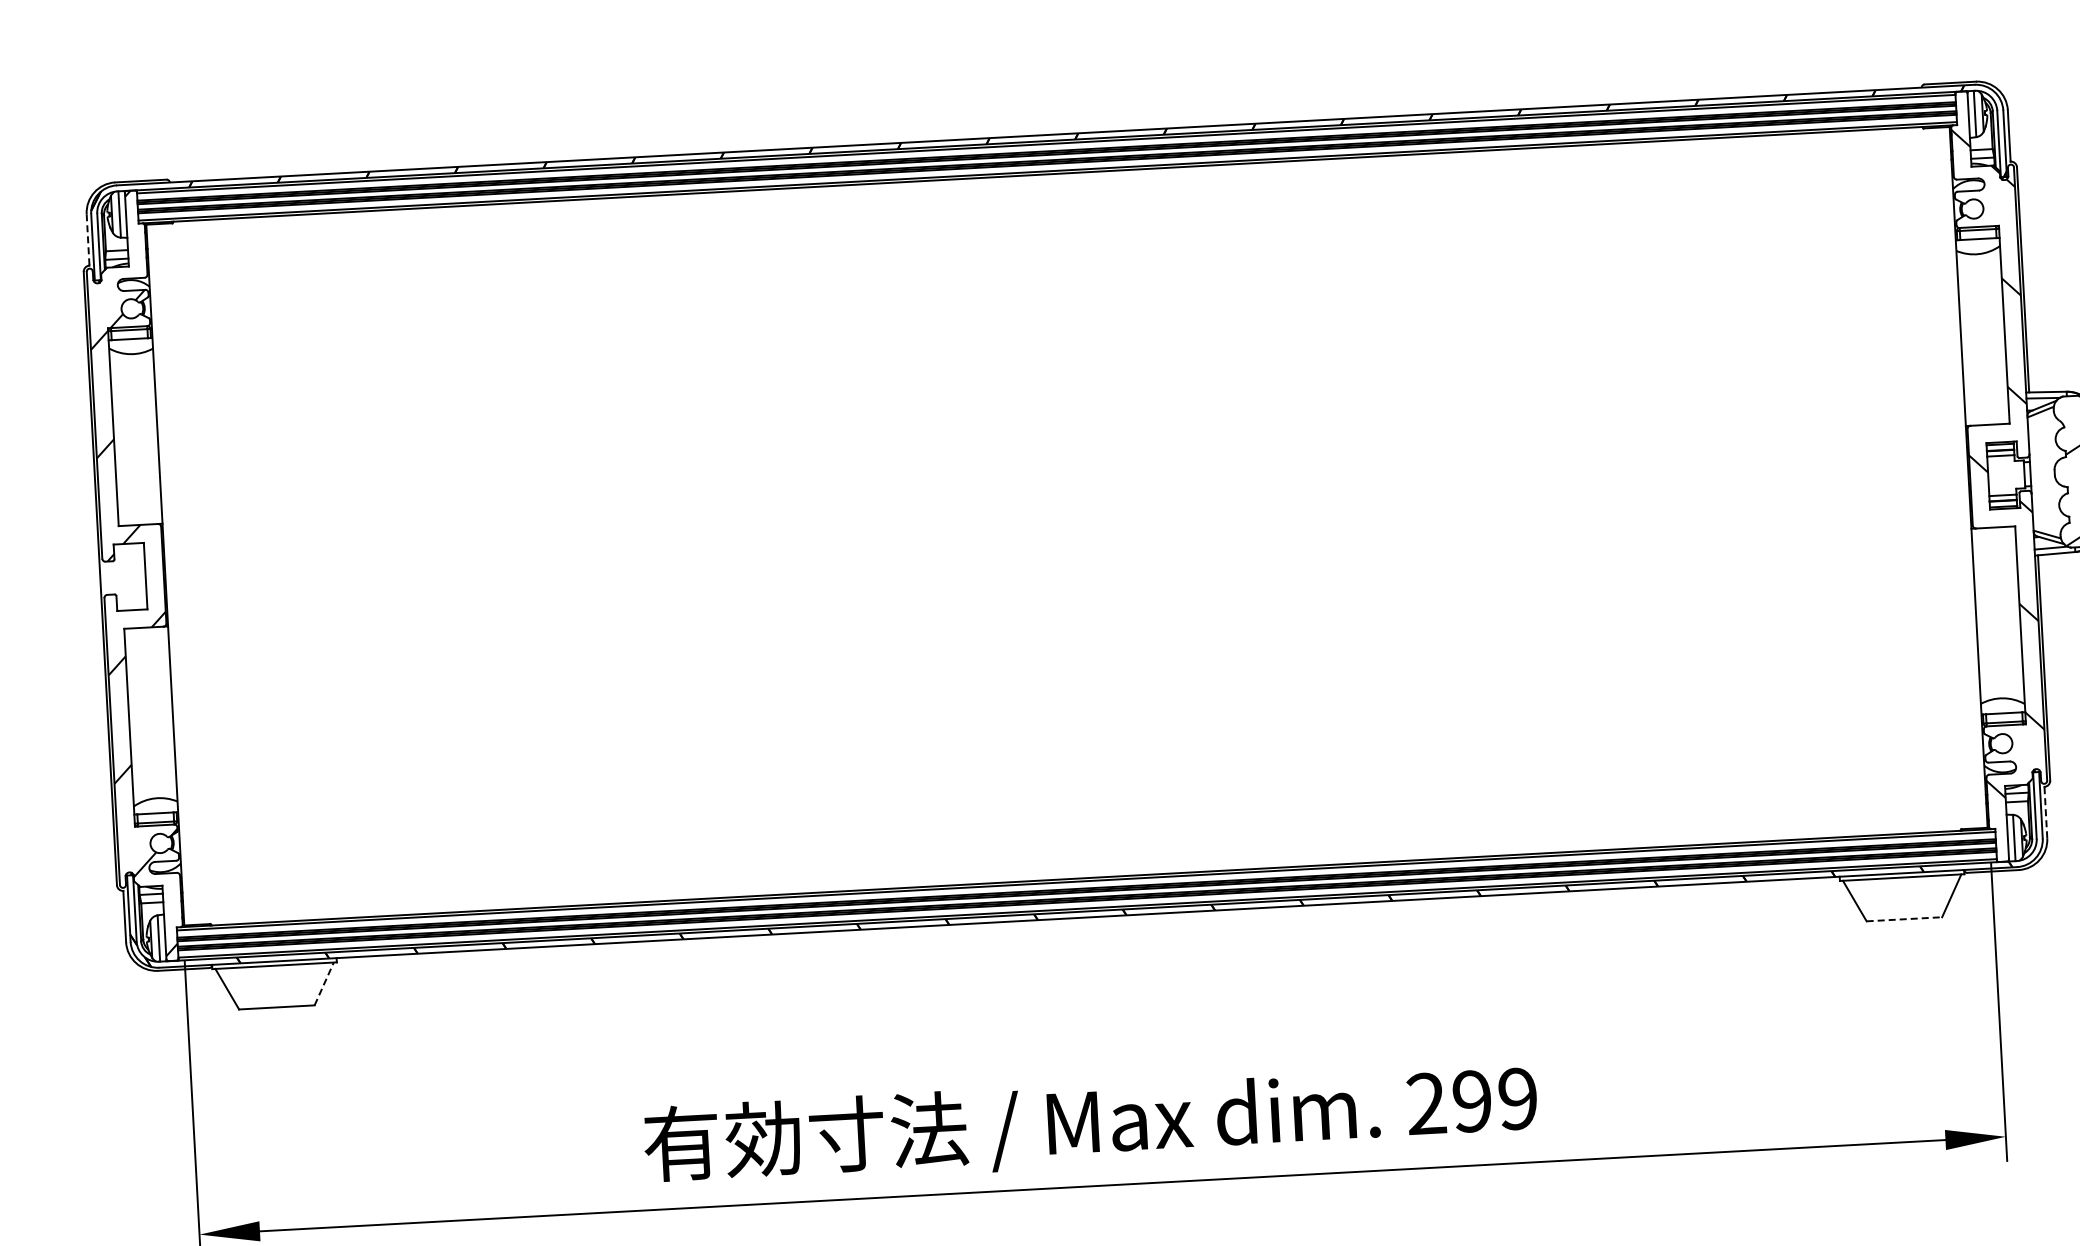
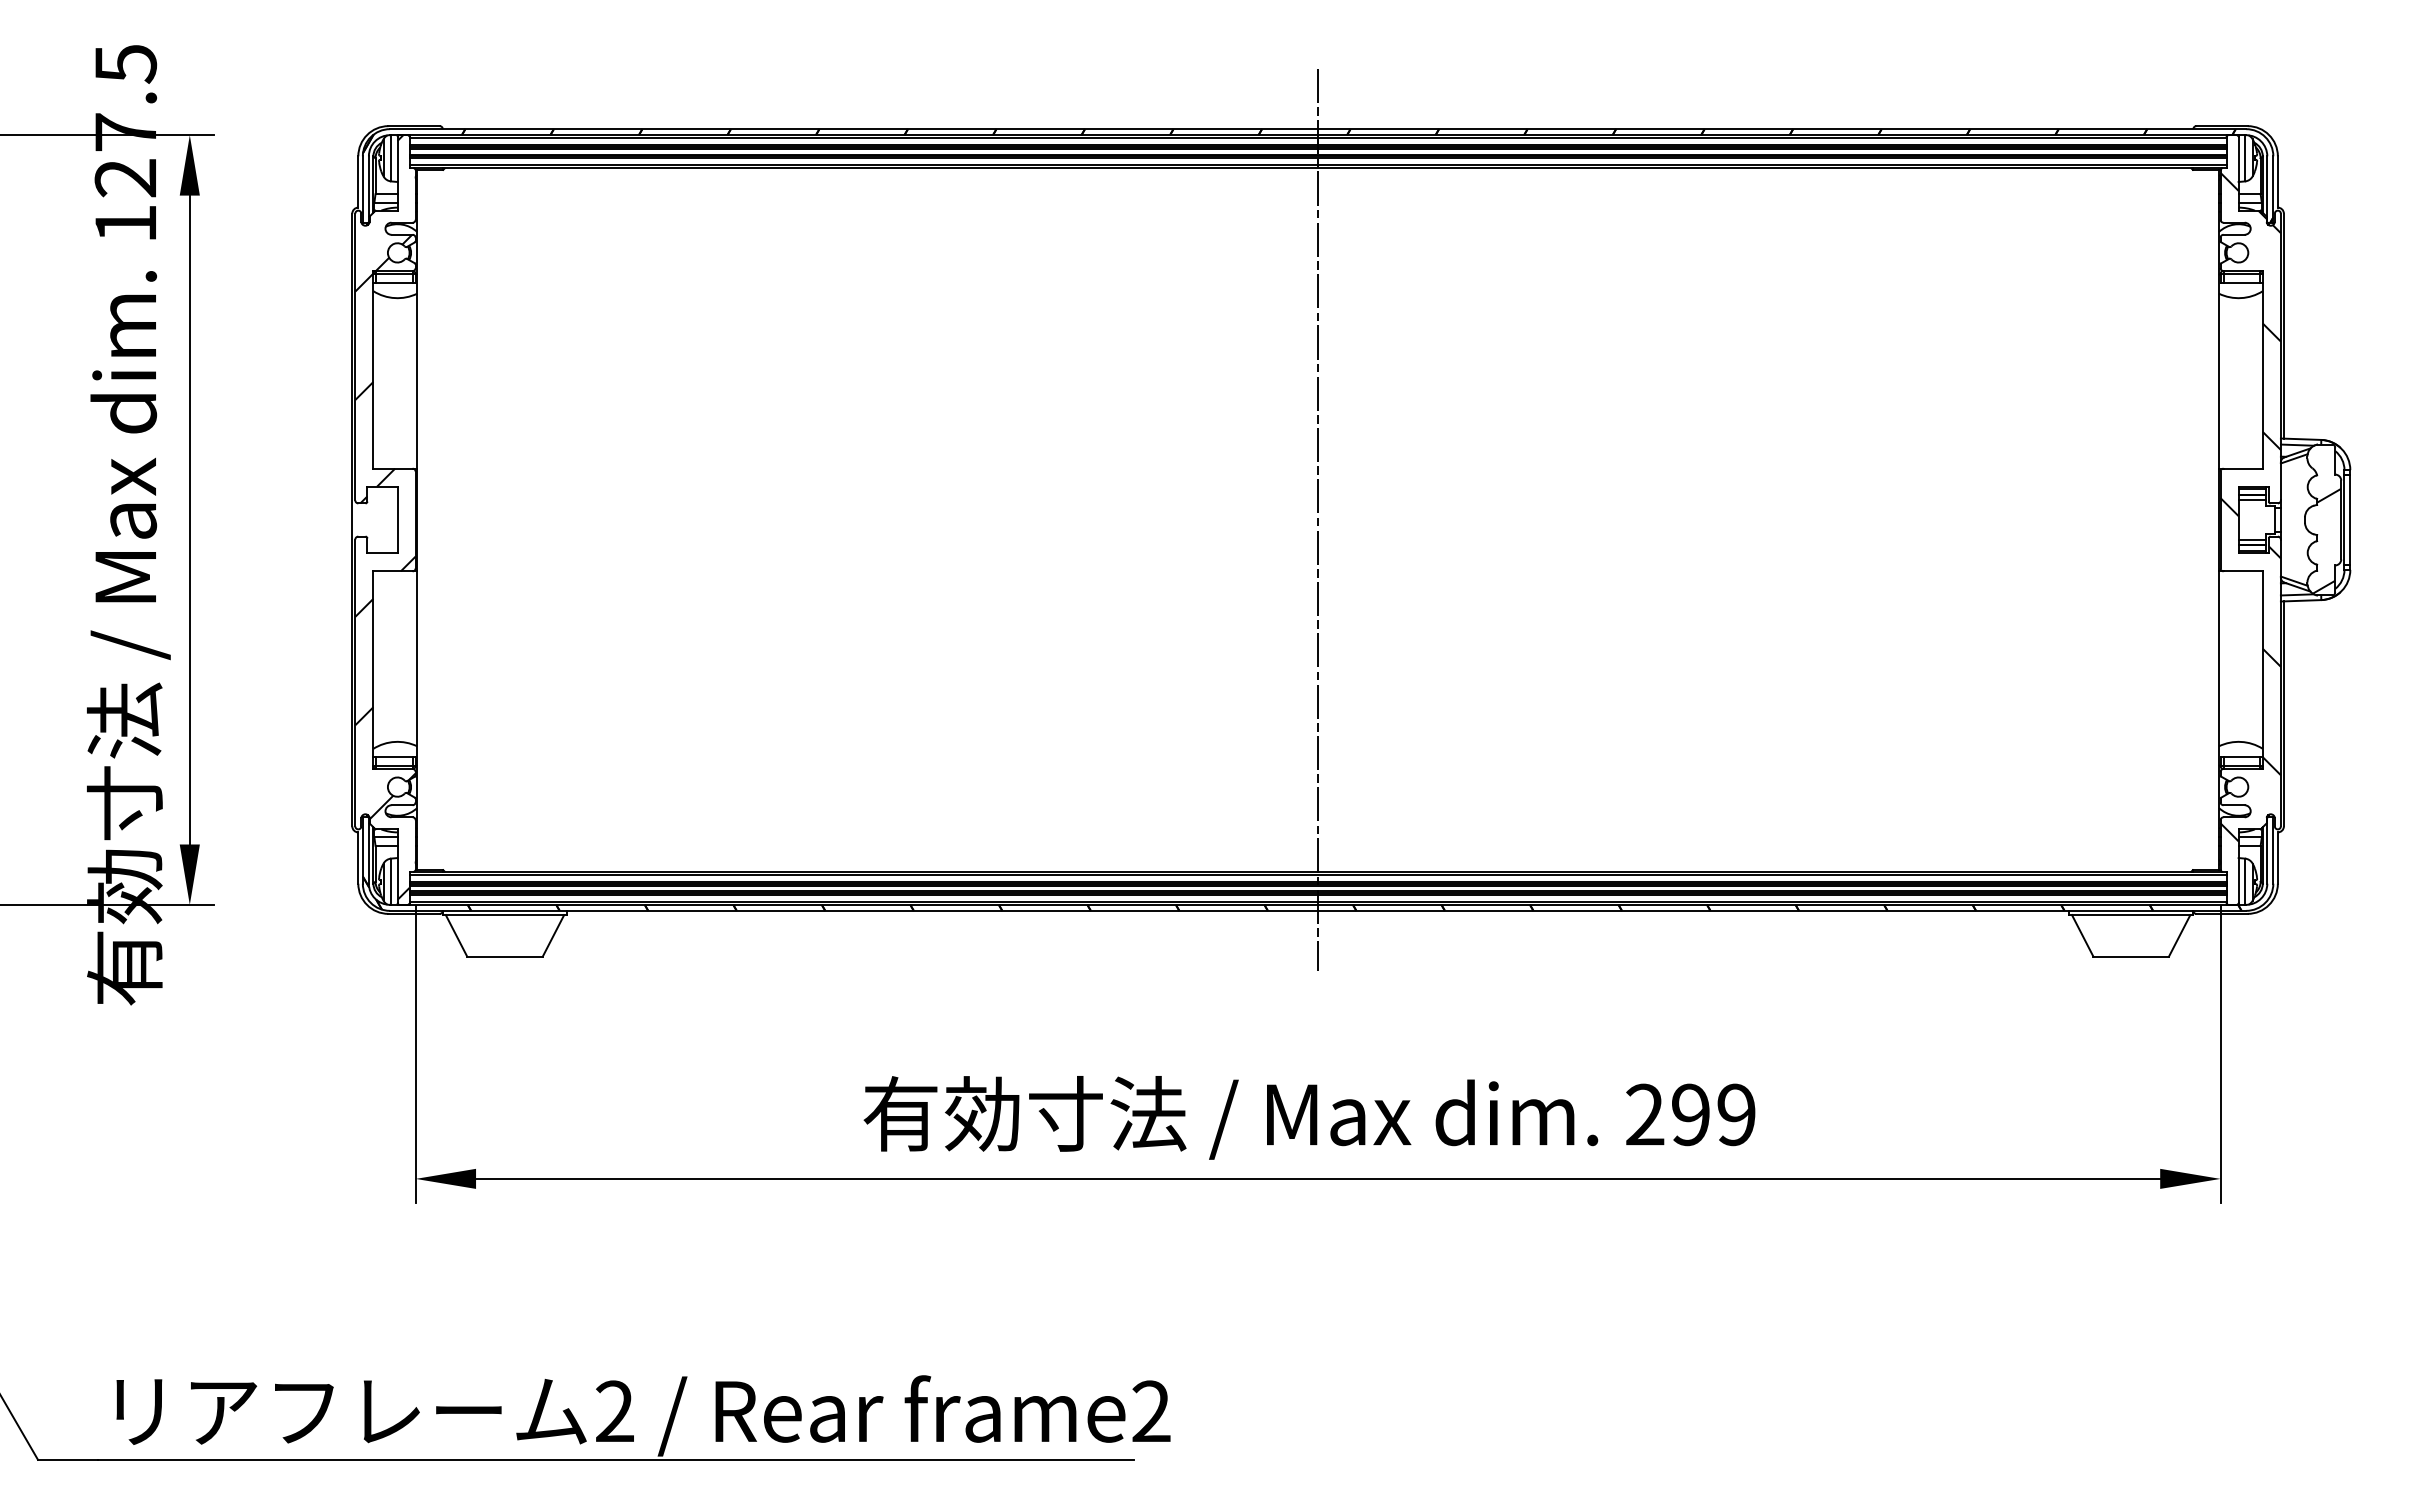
line: (88, 239) -> (358, 181), dashed -> solid
line: (1067, 525) -> (1318, 519), added
line: (2045, 813) -> (2277, 858), dashed -> solid
line: (1904, 919) -> (2131, 956), dashed -> solid
line: (324, 983) -> (553, 935), dashed -> solid

